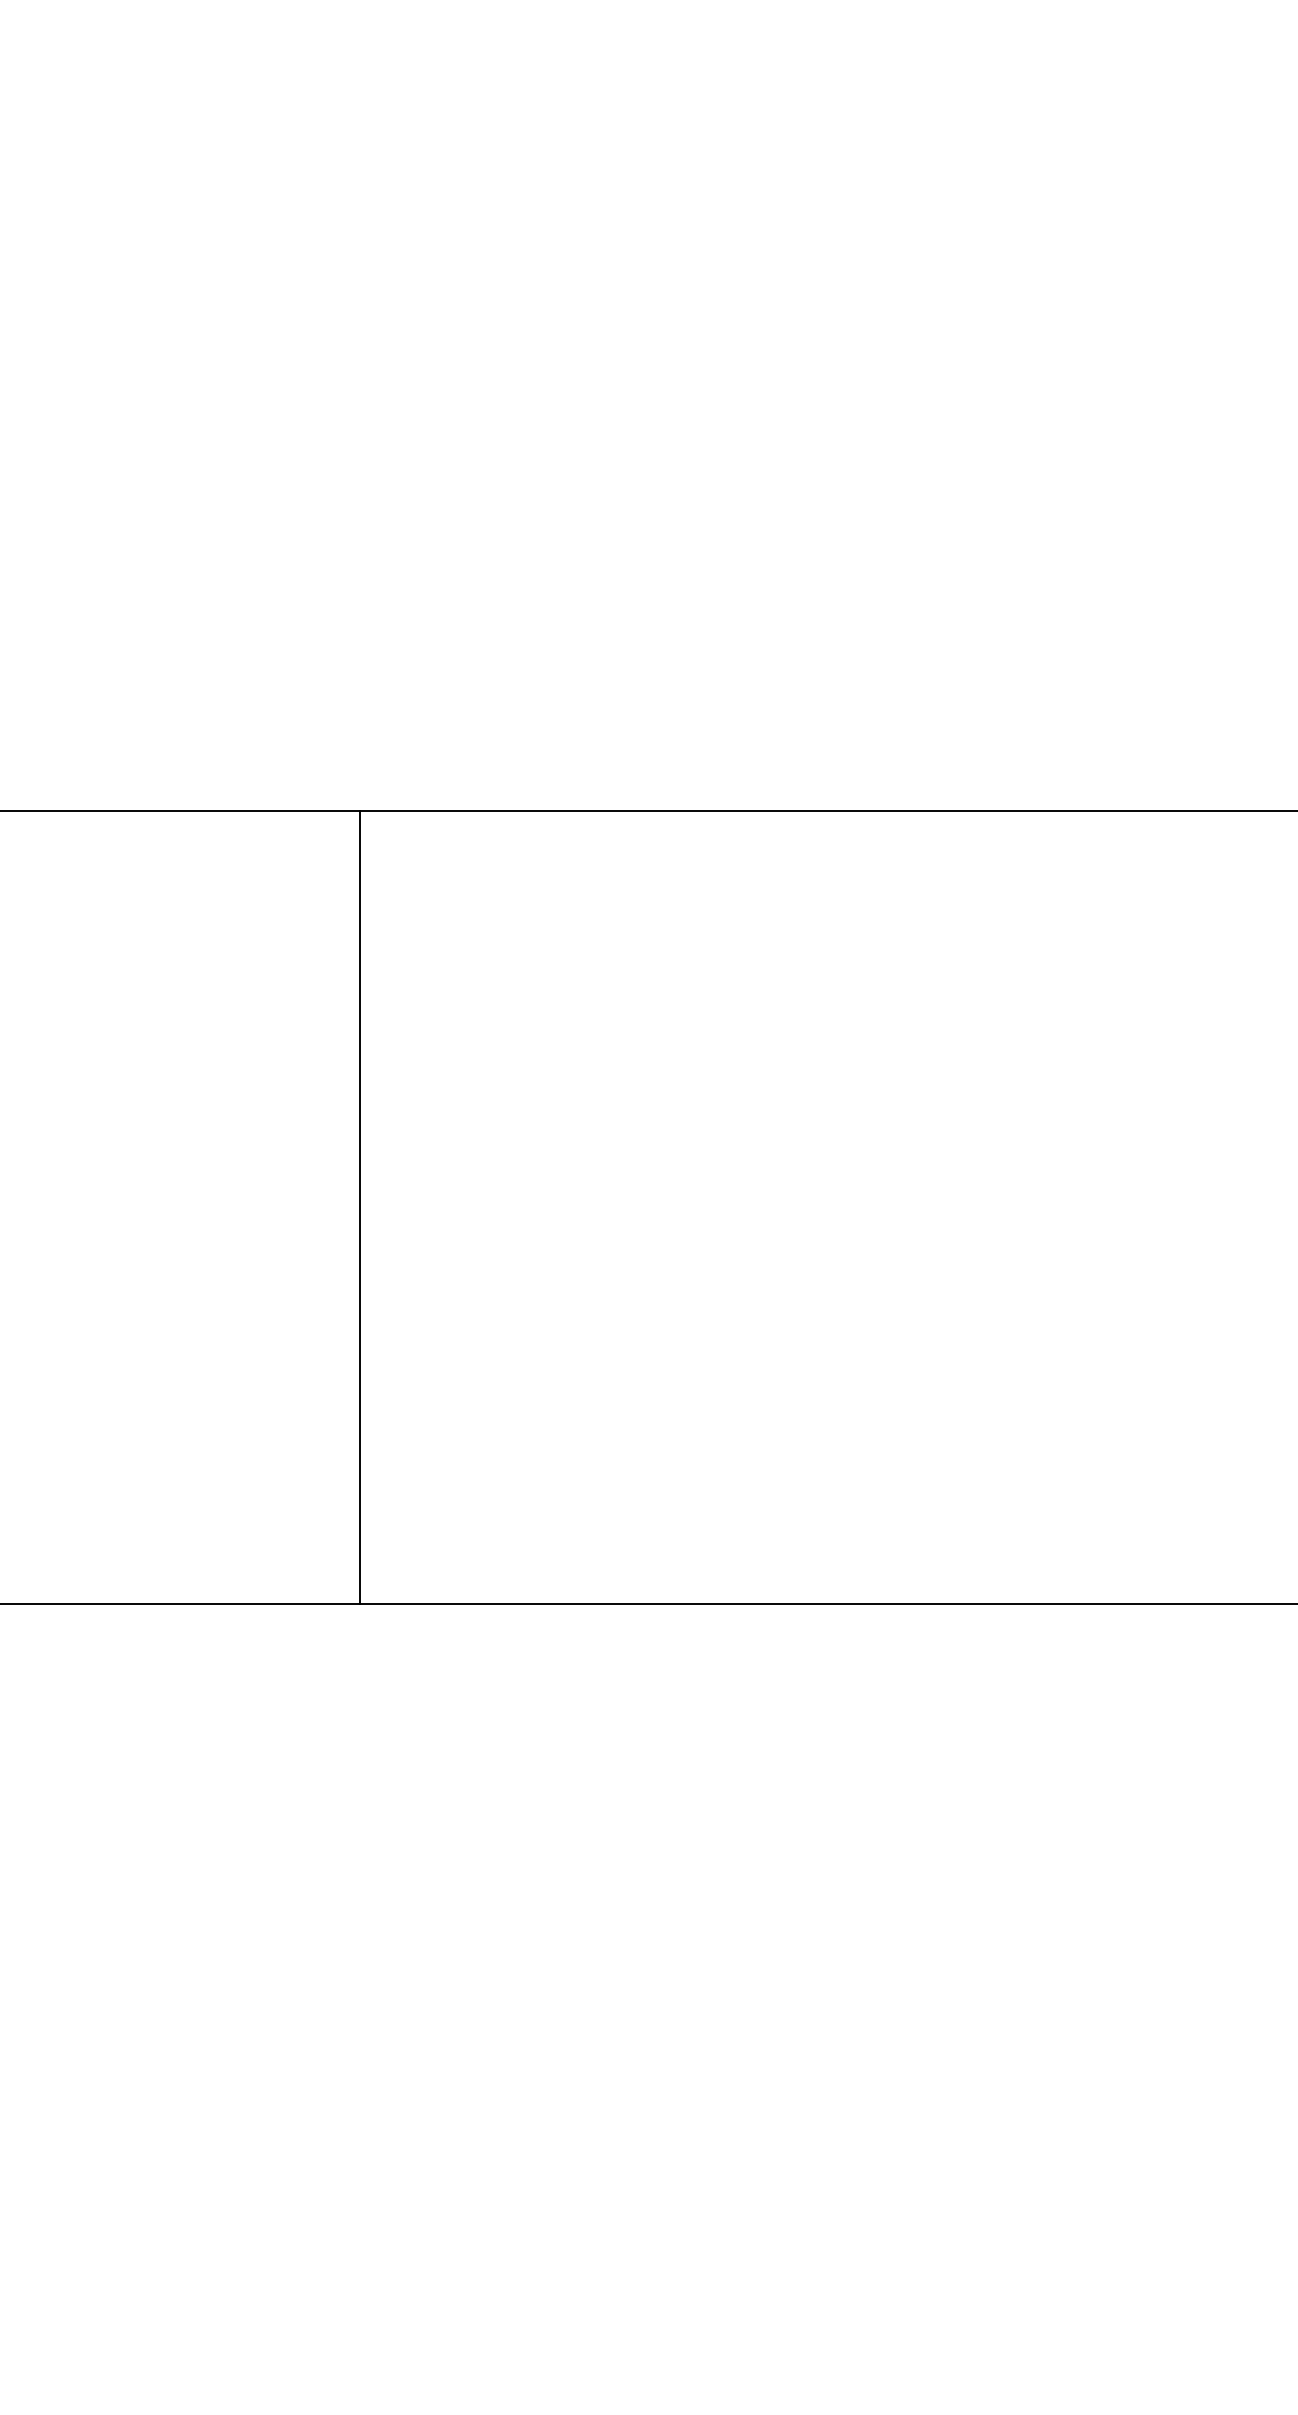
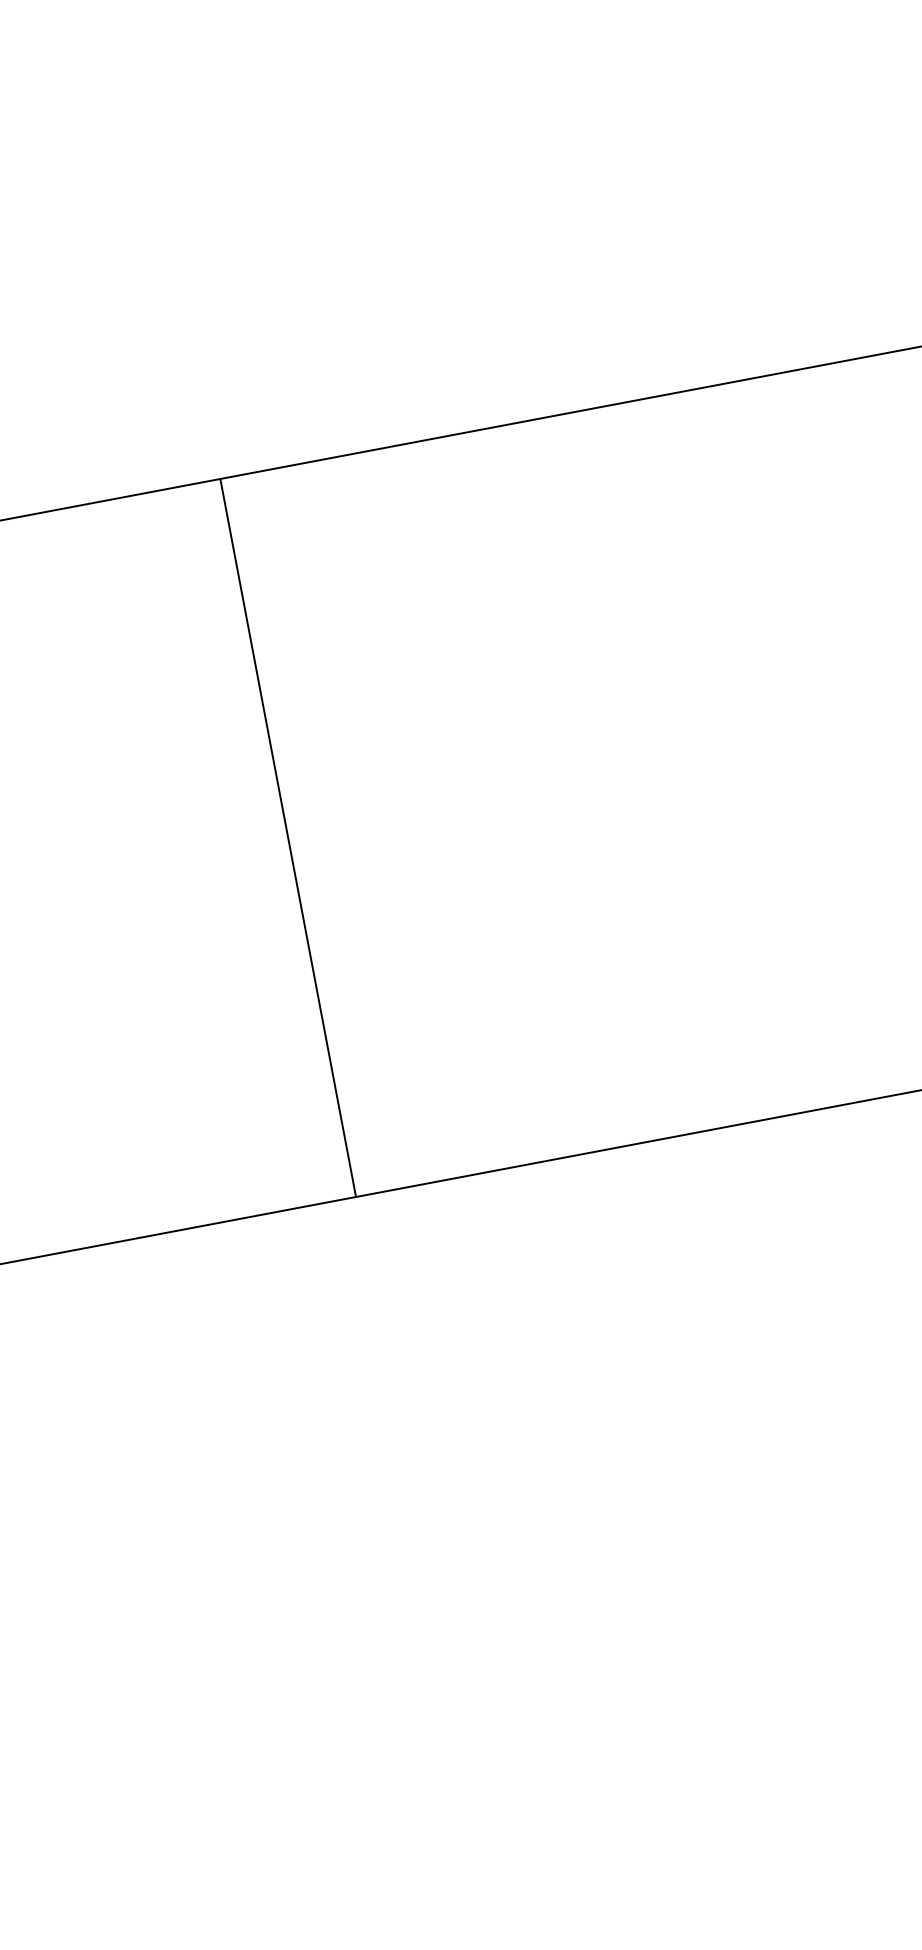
line: (360, 1207) -> (288, 837), moved

